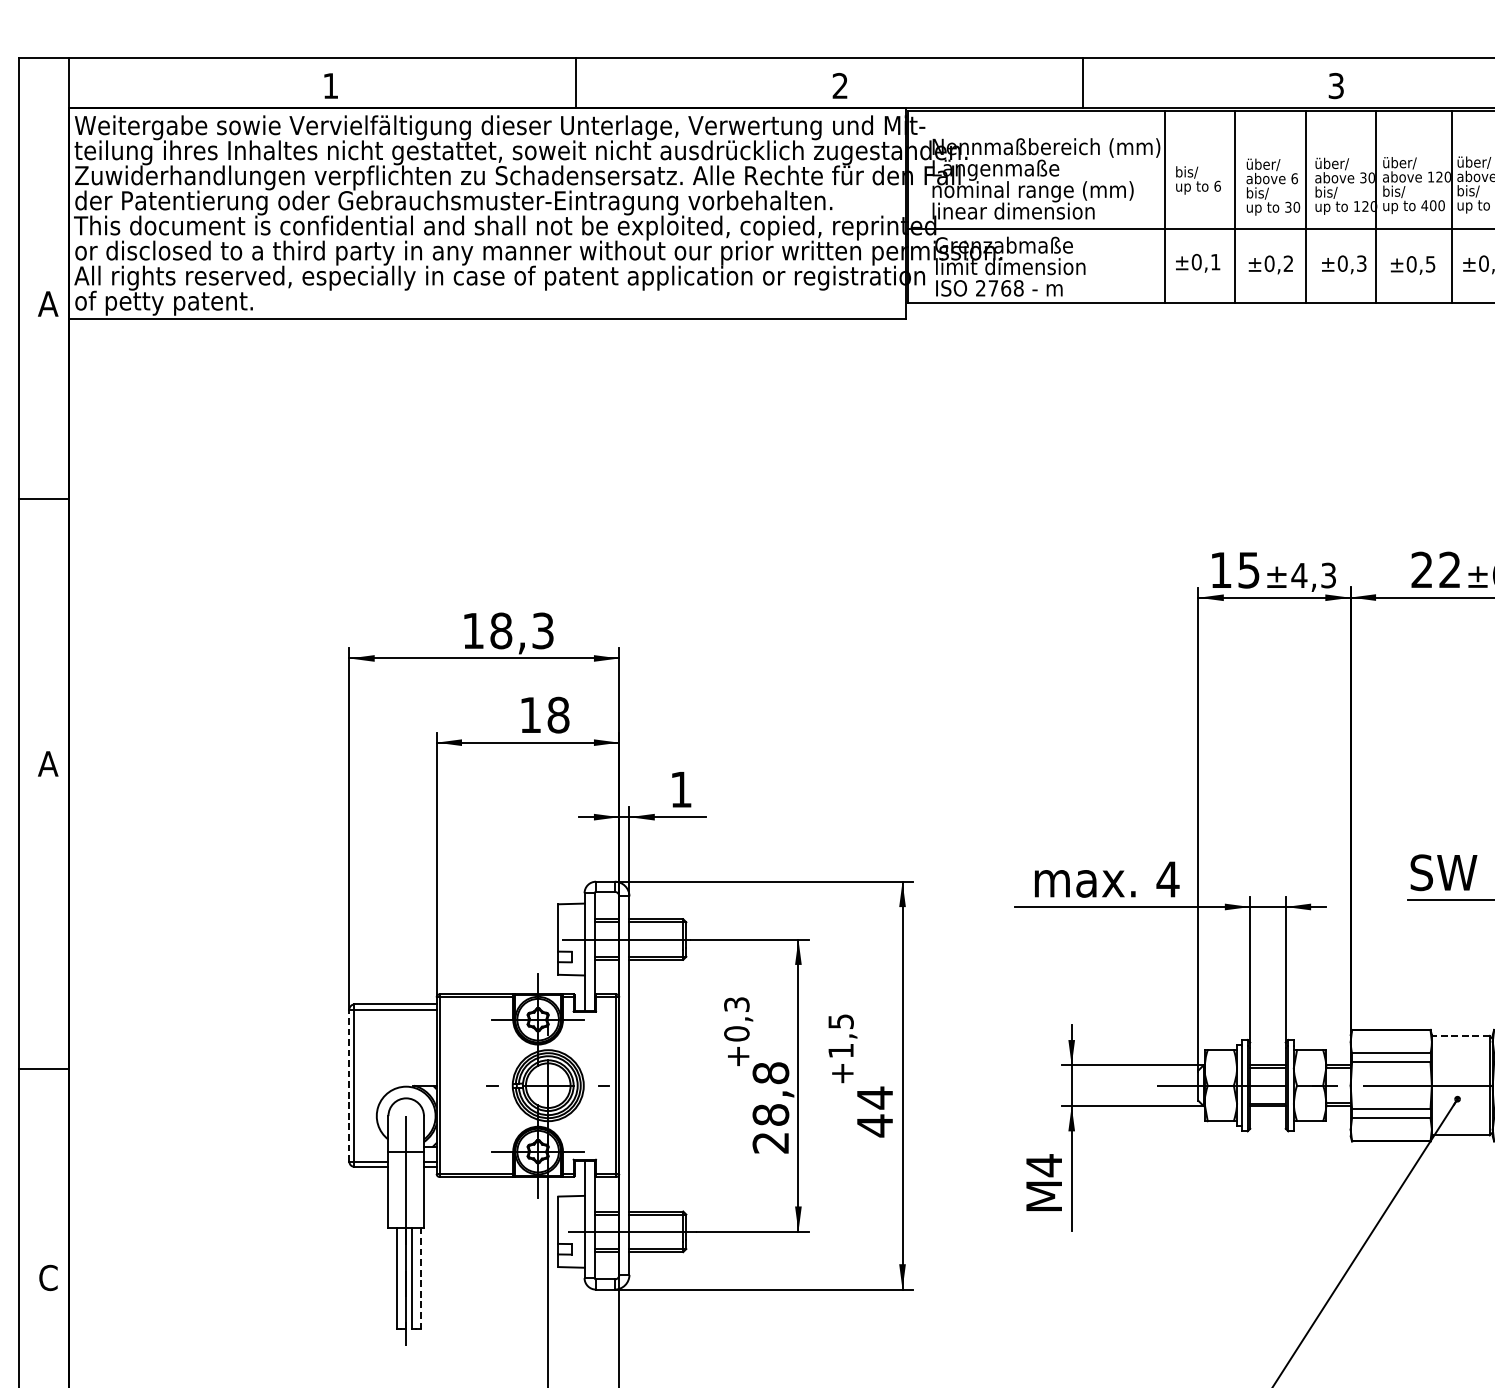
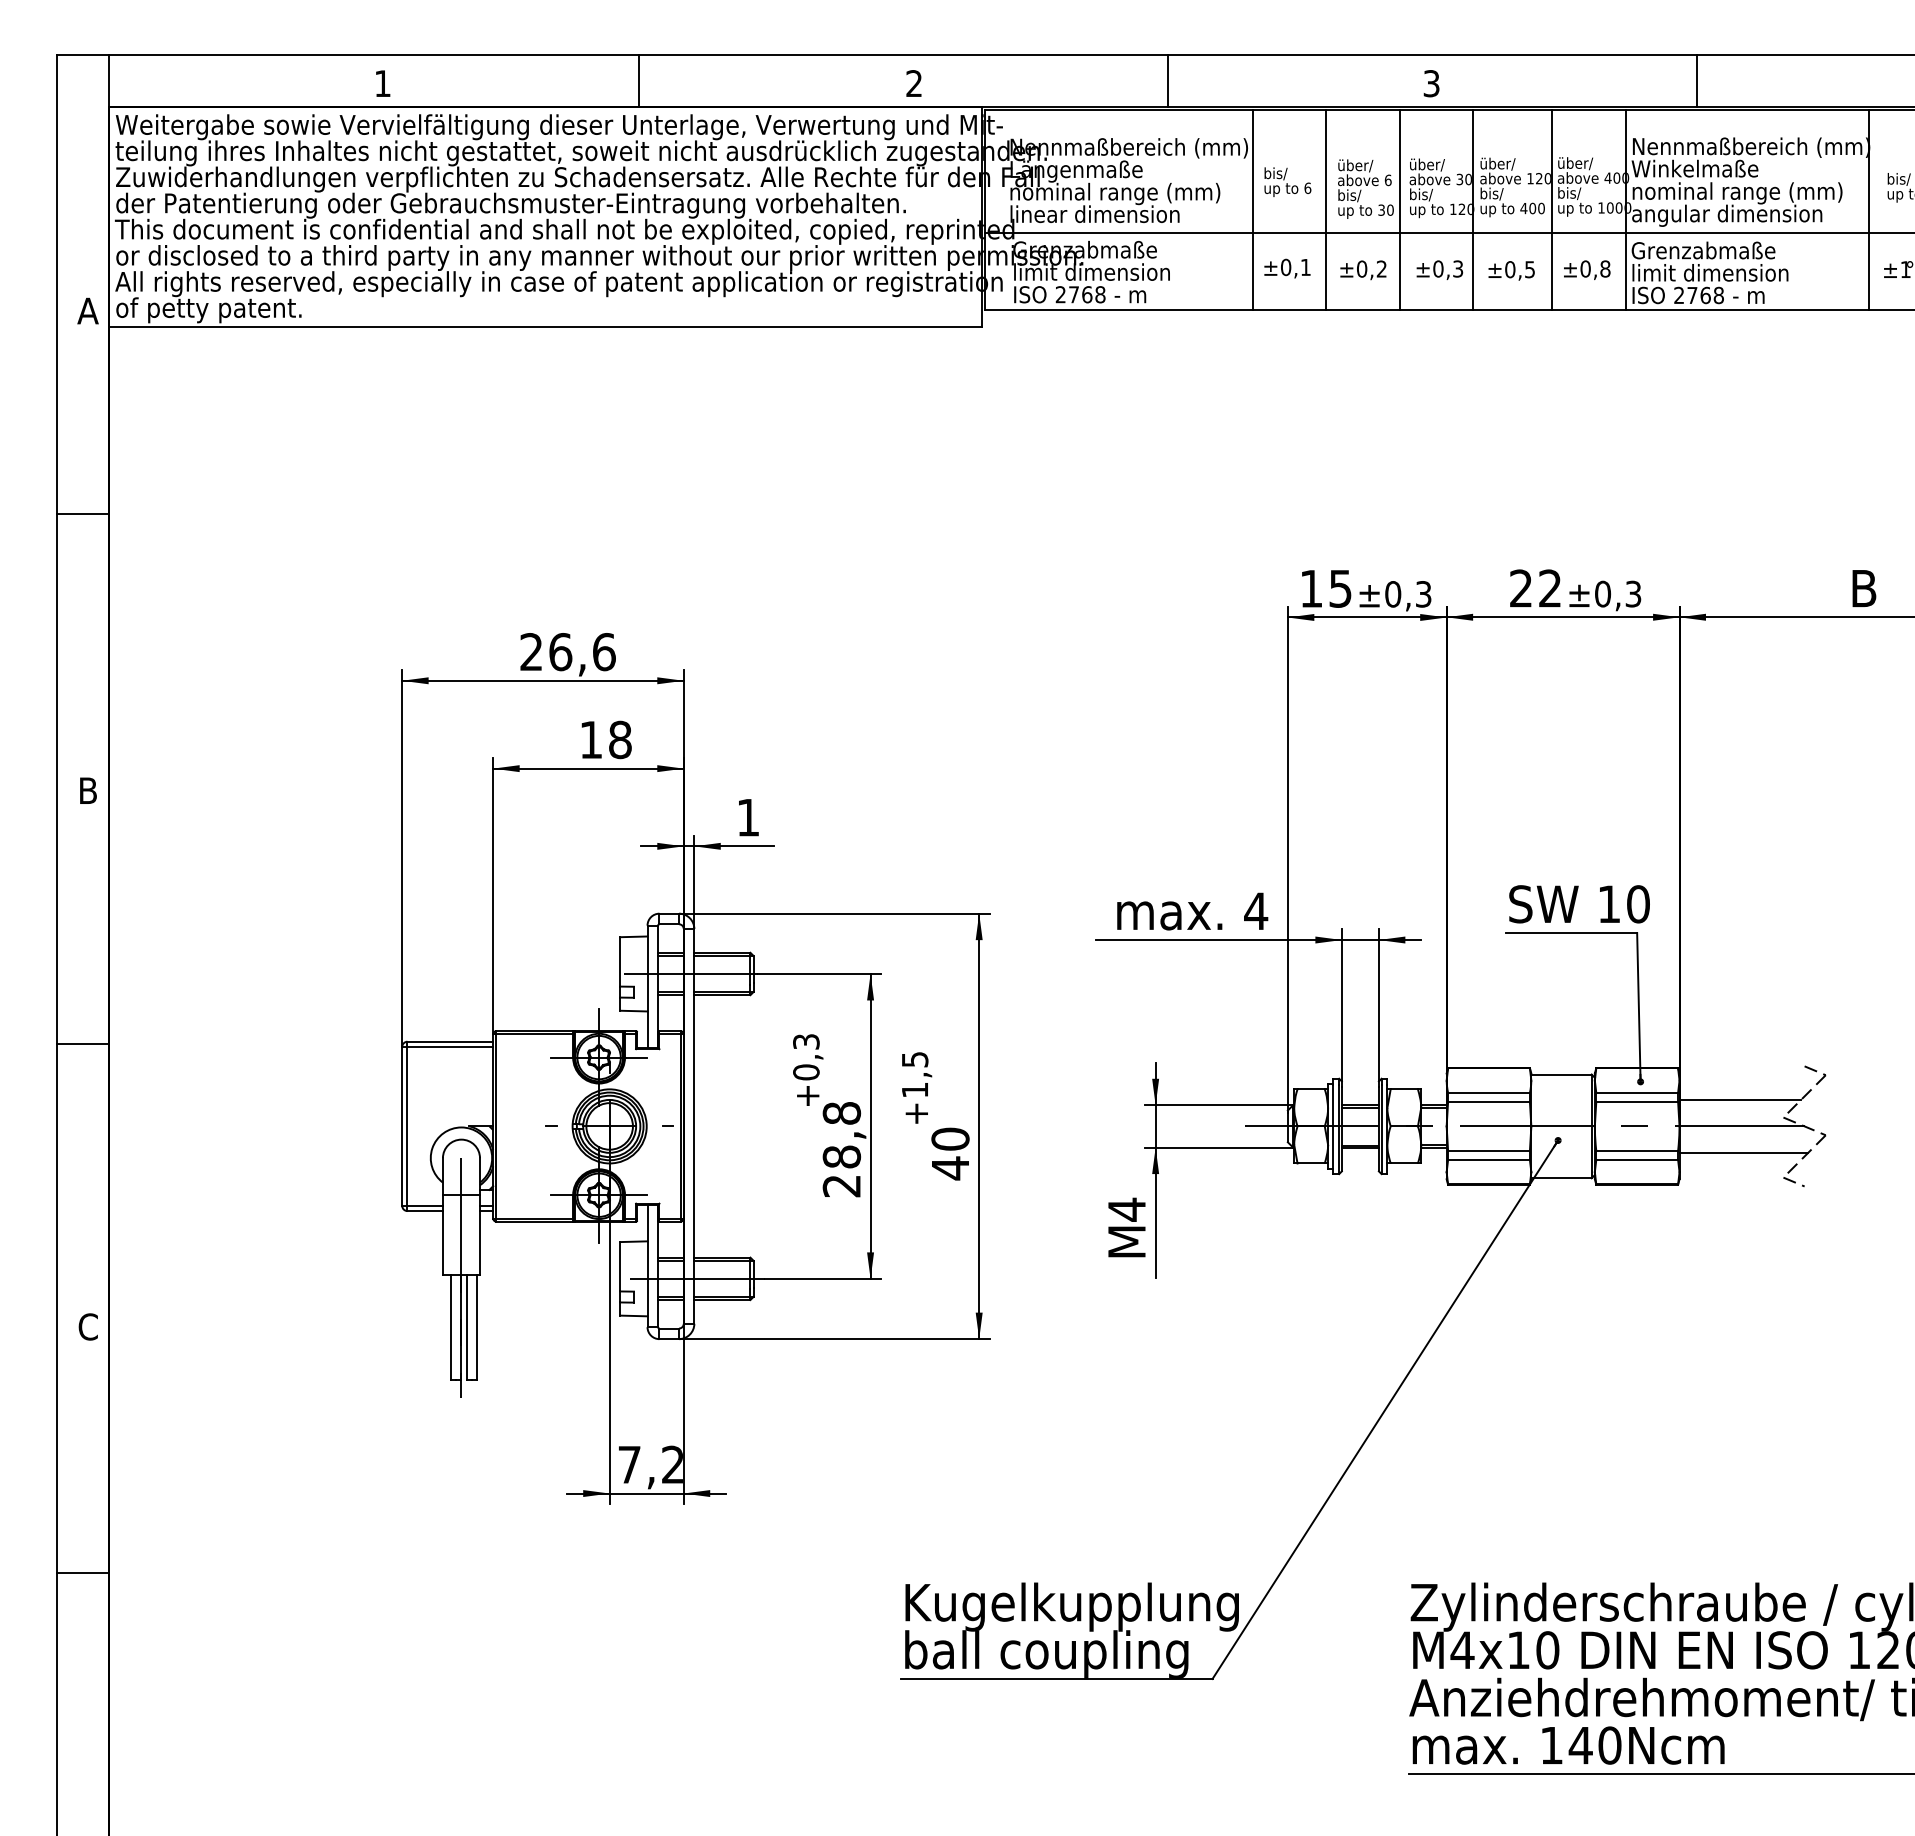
text: (1298, 575) -> (1392, 594), ±4,3 -> ±0,3
text: (507, 631) -> (567, 652), 18,3 -> 26,6
text: (47, 763) -> (87, 790), A -> B
line: (1460, 1035) -> (1561, 1074), dashed -> solid
line: (43, 1068) -> (83, 1043), moved
line: (349, 1084) -> (402, 1125), dashed -> solid
text: (875, 1098) -> (950, 1139), 44 -> 40
line: (420, 1278) -> (476, 1327), dashed -> solid

